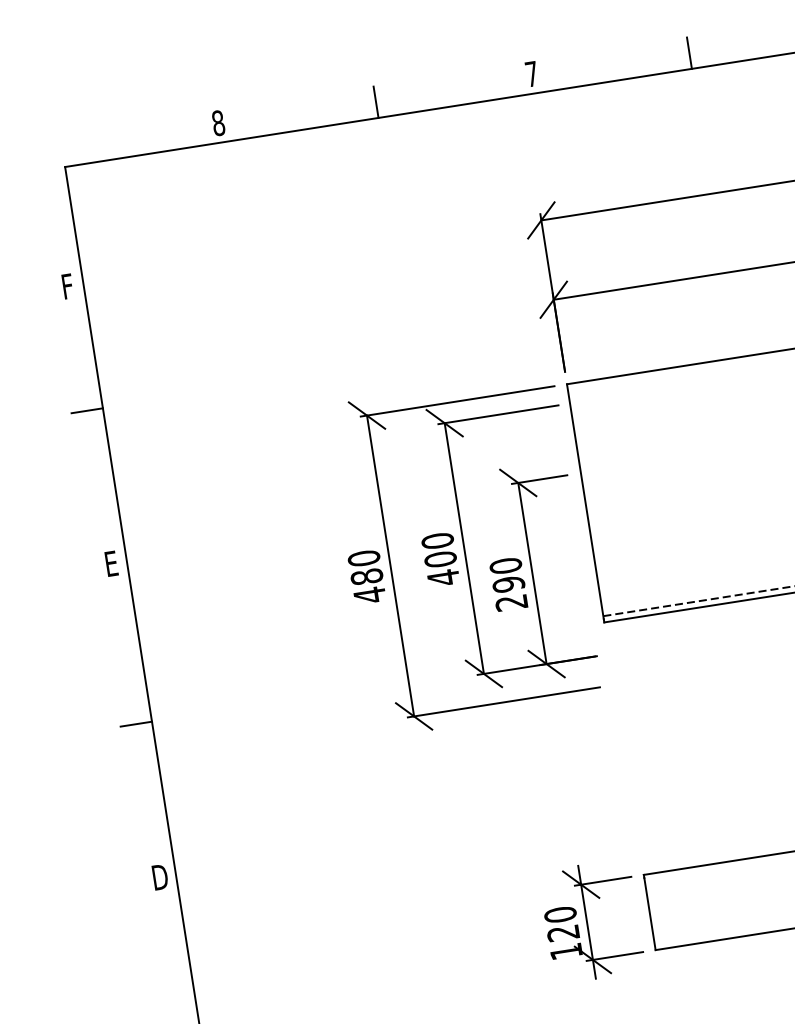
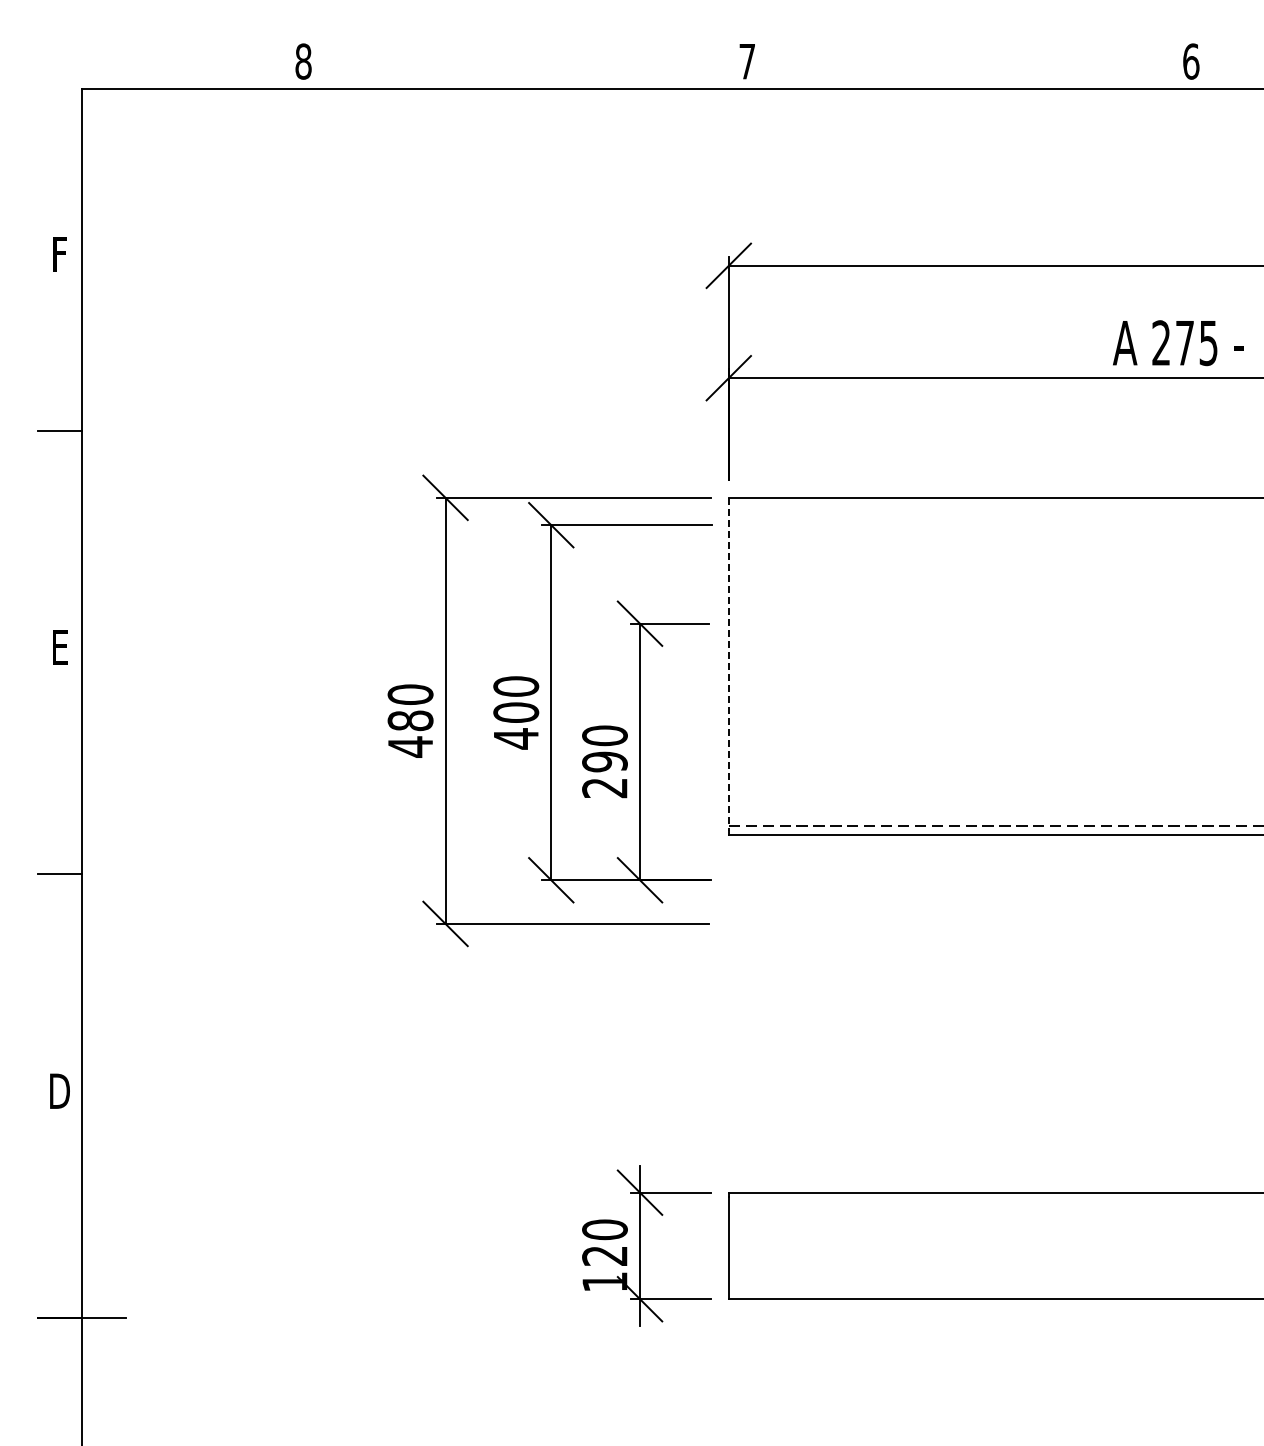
line: (689, 53) -> (969, 66), removed
line: (375, 102) -> (525, 66), removed
line: (585, 501) -> (728, 664), solid -> dashed

